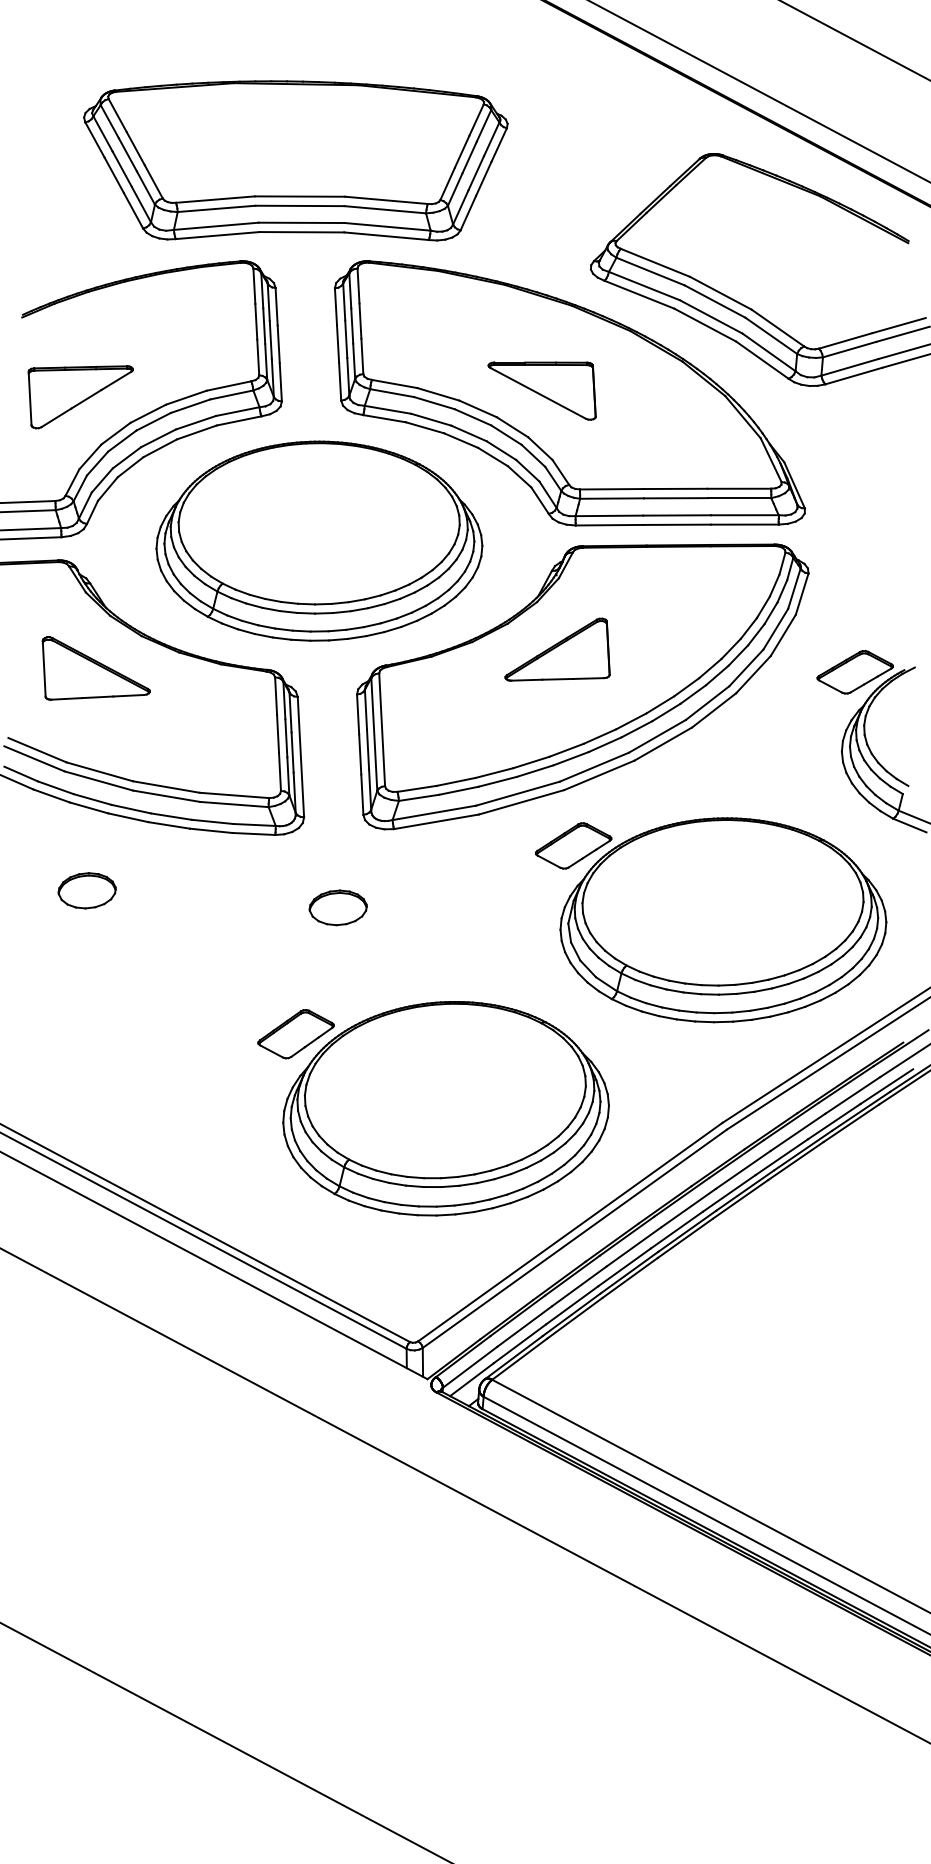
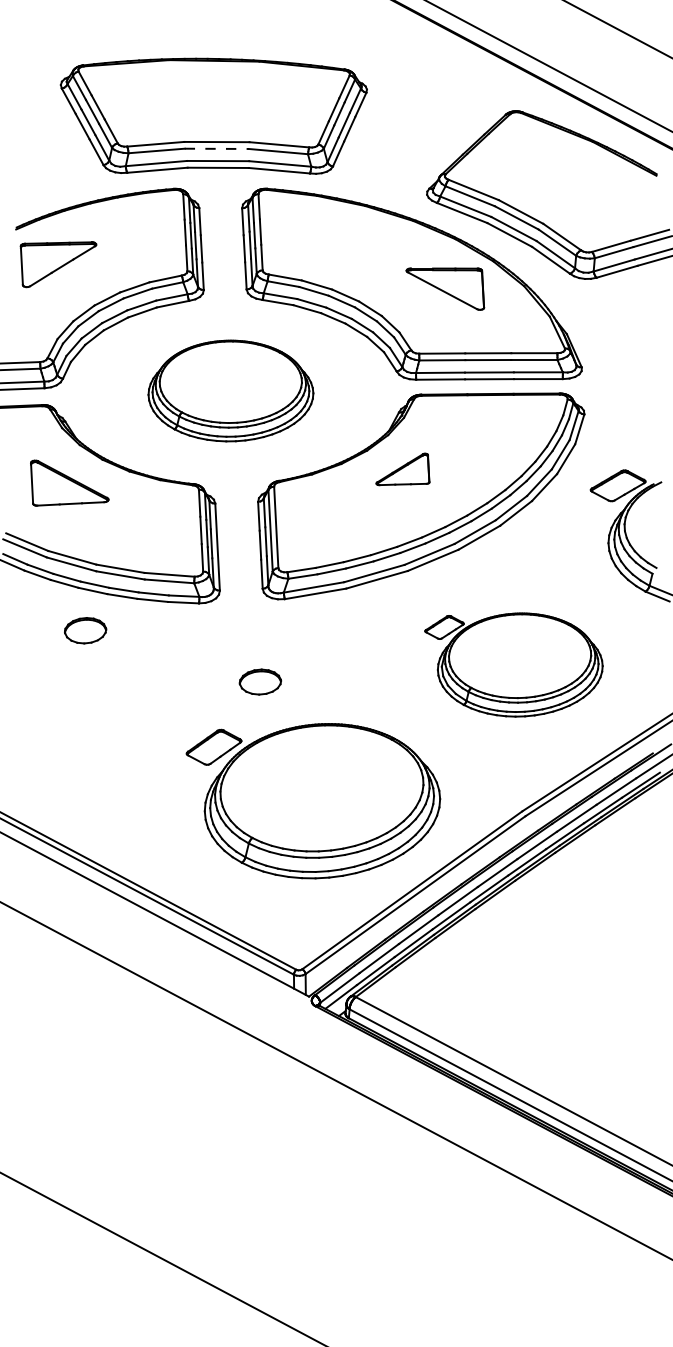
line: (300, 205) -> (217, 148), solid -> dashed
part: (541, 390) -> (444, 288), moved
part: (80, 397) -> (58, 264), moved
part: (319, 540) -> (231, 390), size x0.7
part: (557, 649) -> (402, 469), size x0.7
part: (86, 890) -> (85, 630), moved
part: (337, 907) -> (259, 681), moved
part: (711, 920) -> (514, 665), size x0.7

